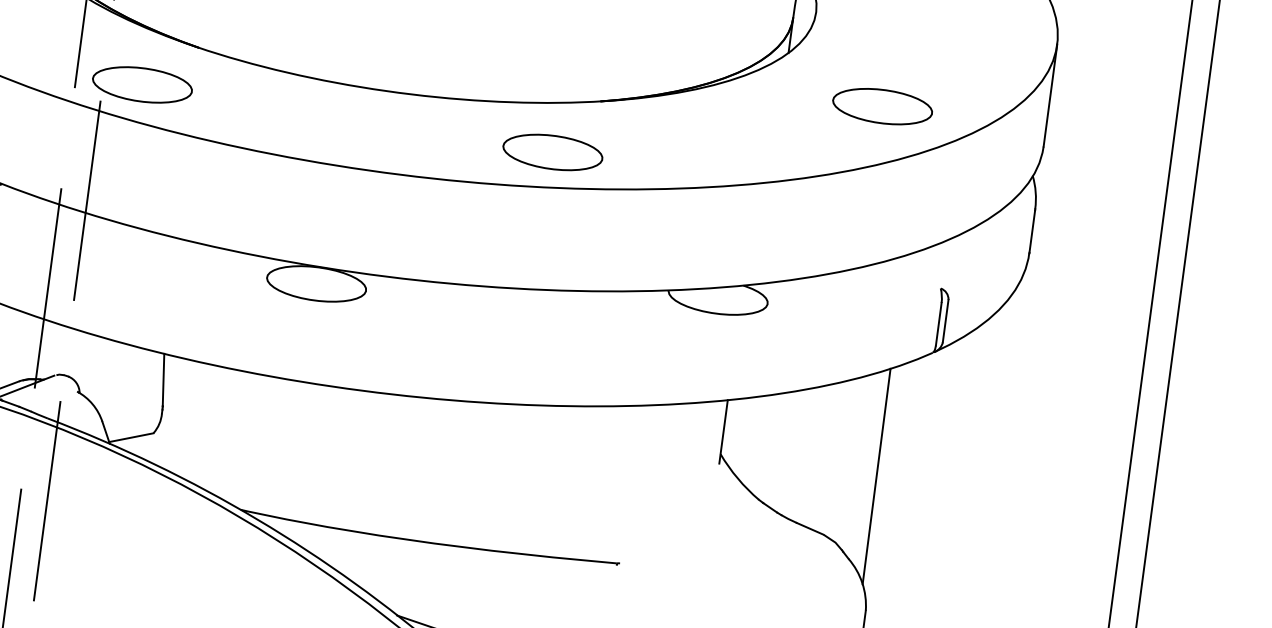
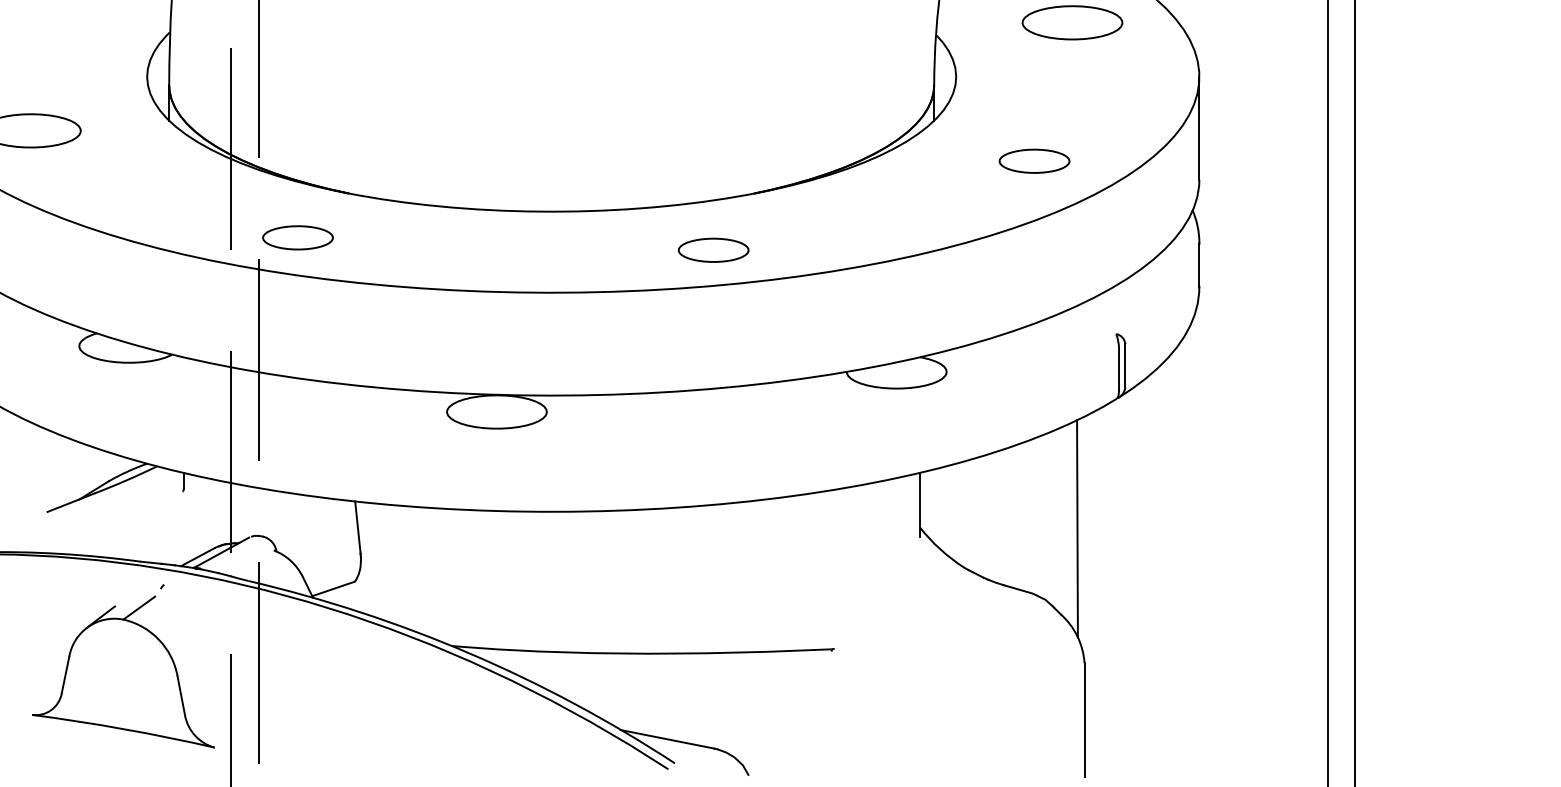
part: (142, 84) -> (297, 237), size x0.7
part: (882, 105) -> (1034, 160), size x0.7
part: (552, 151) -> (713, 249), size x0.7

